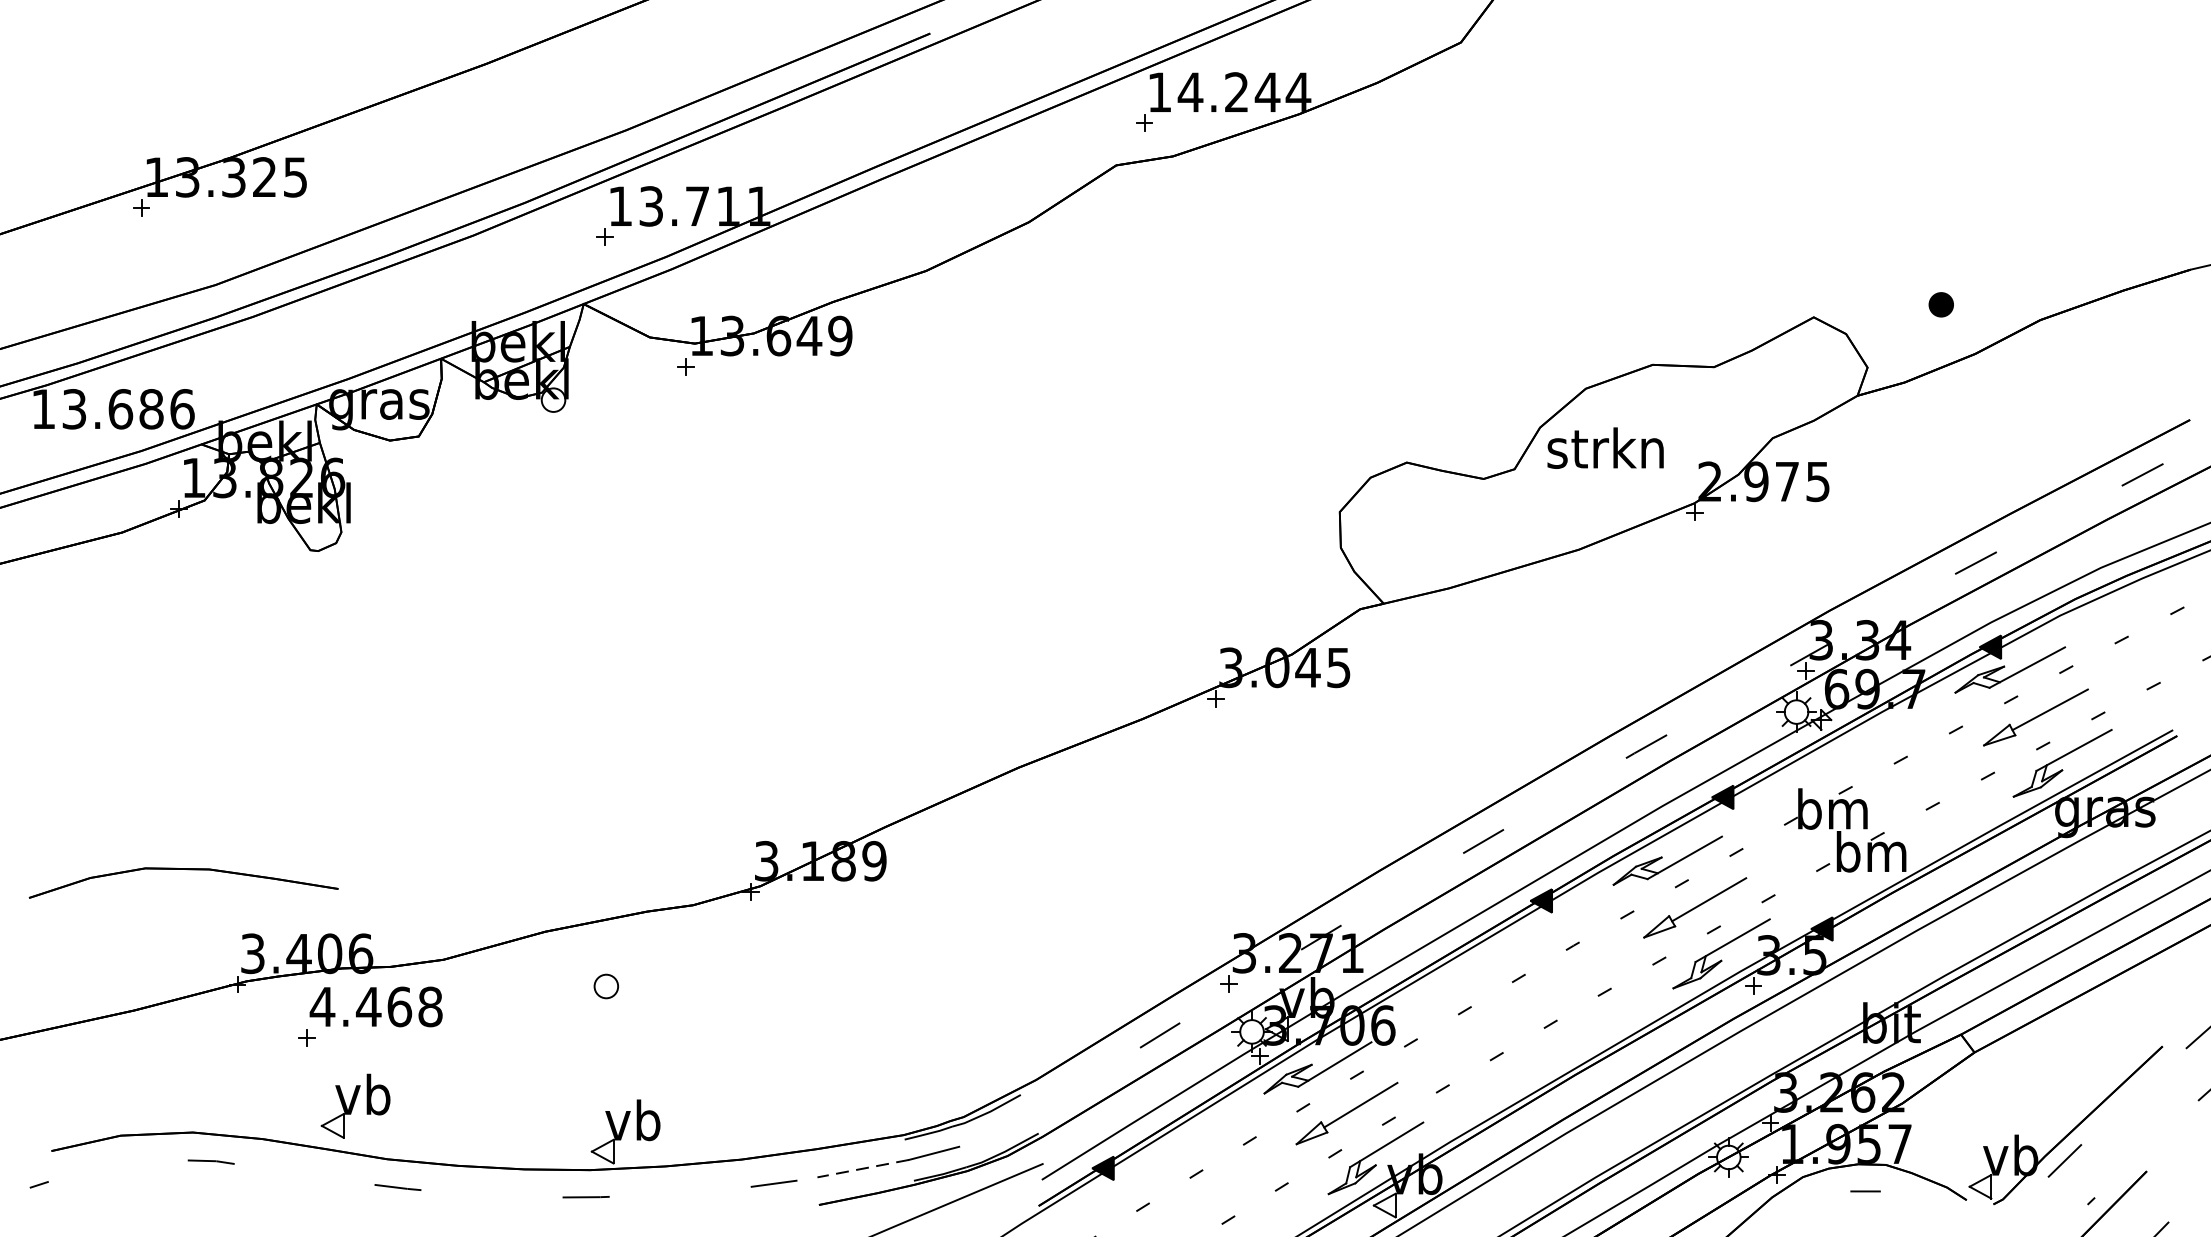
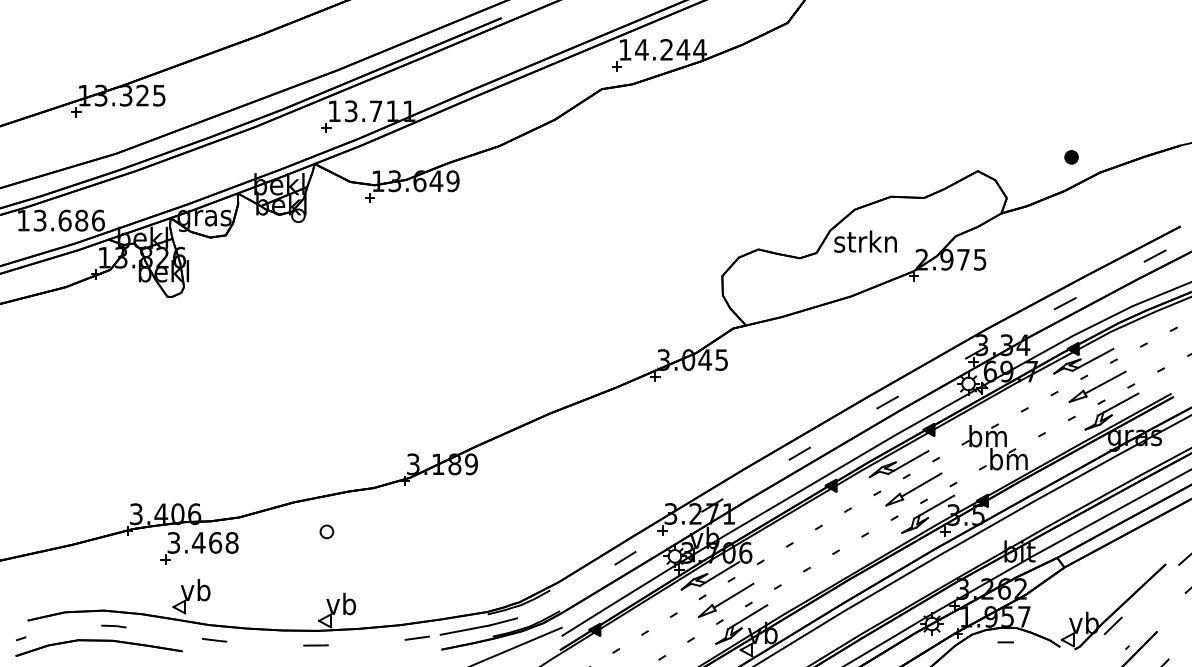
part: (1941, 305) -> (1071, 157), moved
part: (182, 881) -> (98, 647), moved
text: (321, 1006) -> (173, 542), 4.468 -> 3.468
line: (861, 1169) -> (464, 630), dashed -> solid

